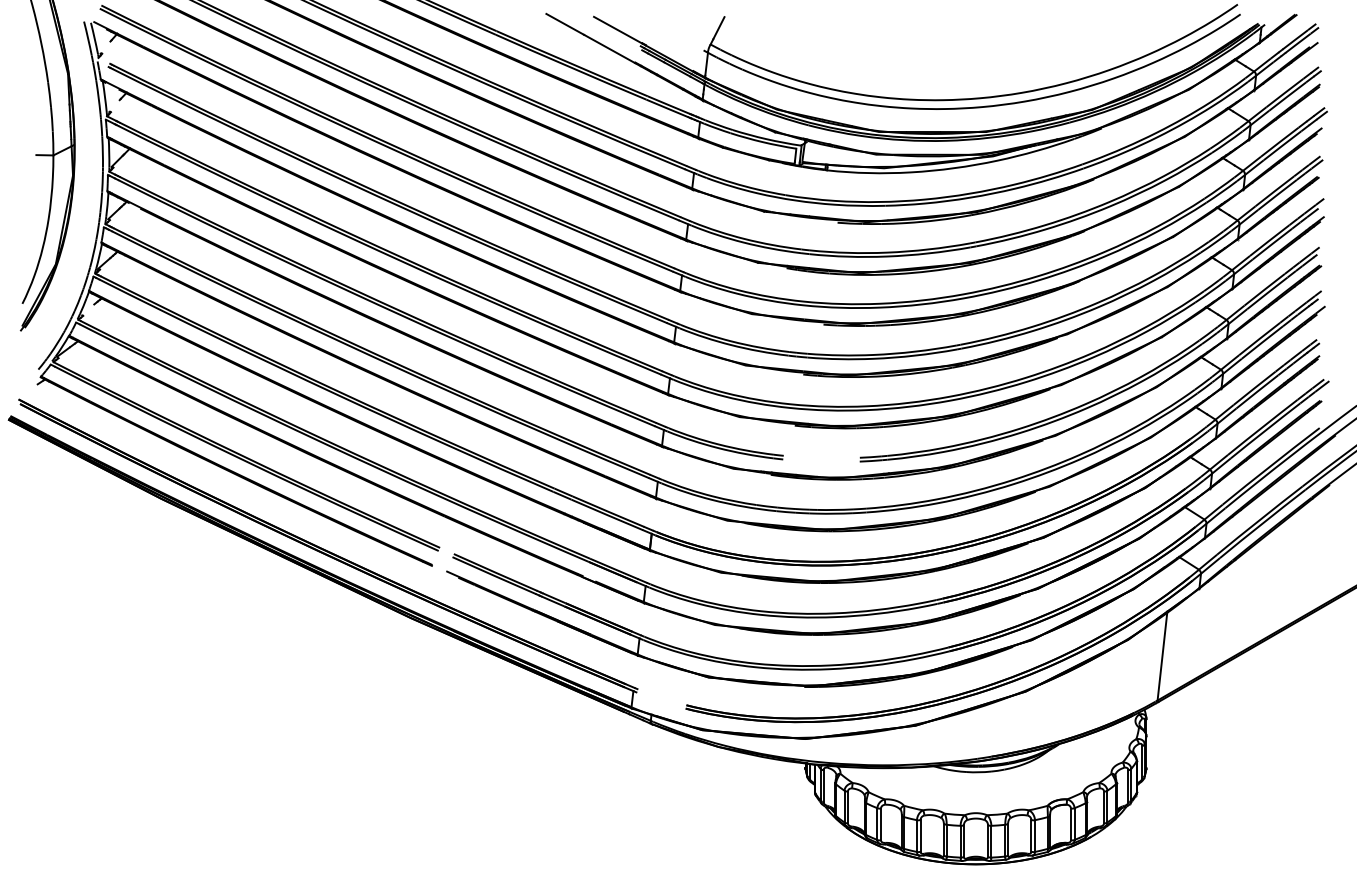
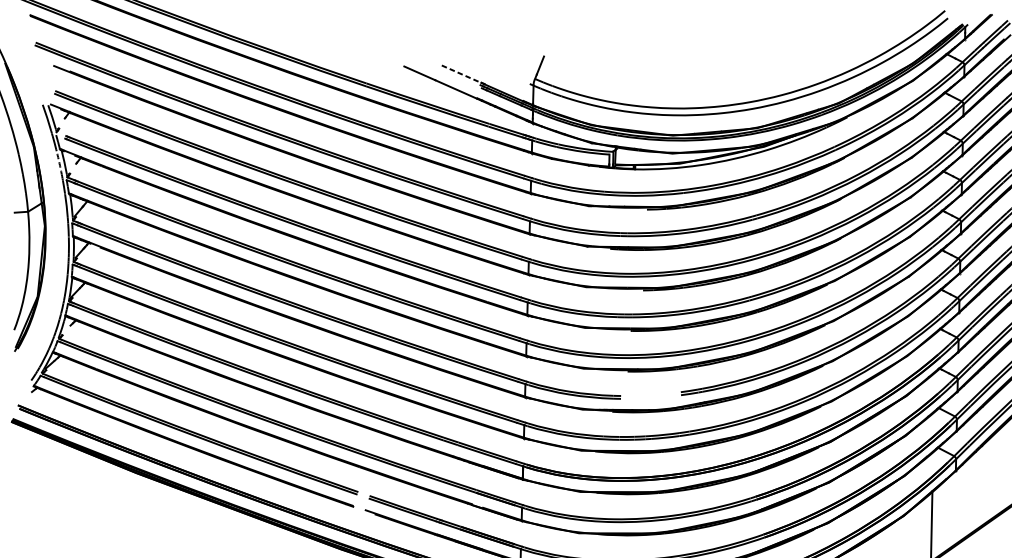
line: (618, 30) -> (461, 74), solid -> dashed
arc: (98, 98) -> (59, 164), solid -> dashed

